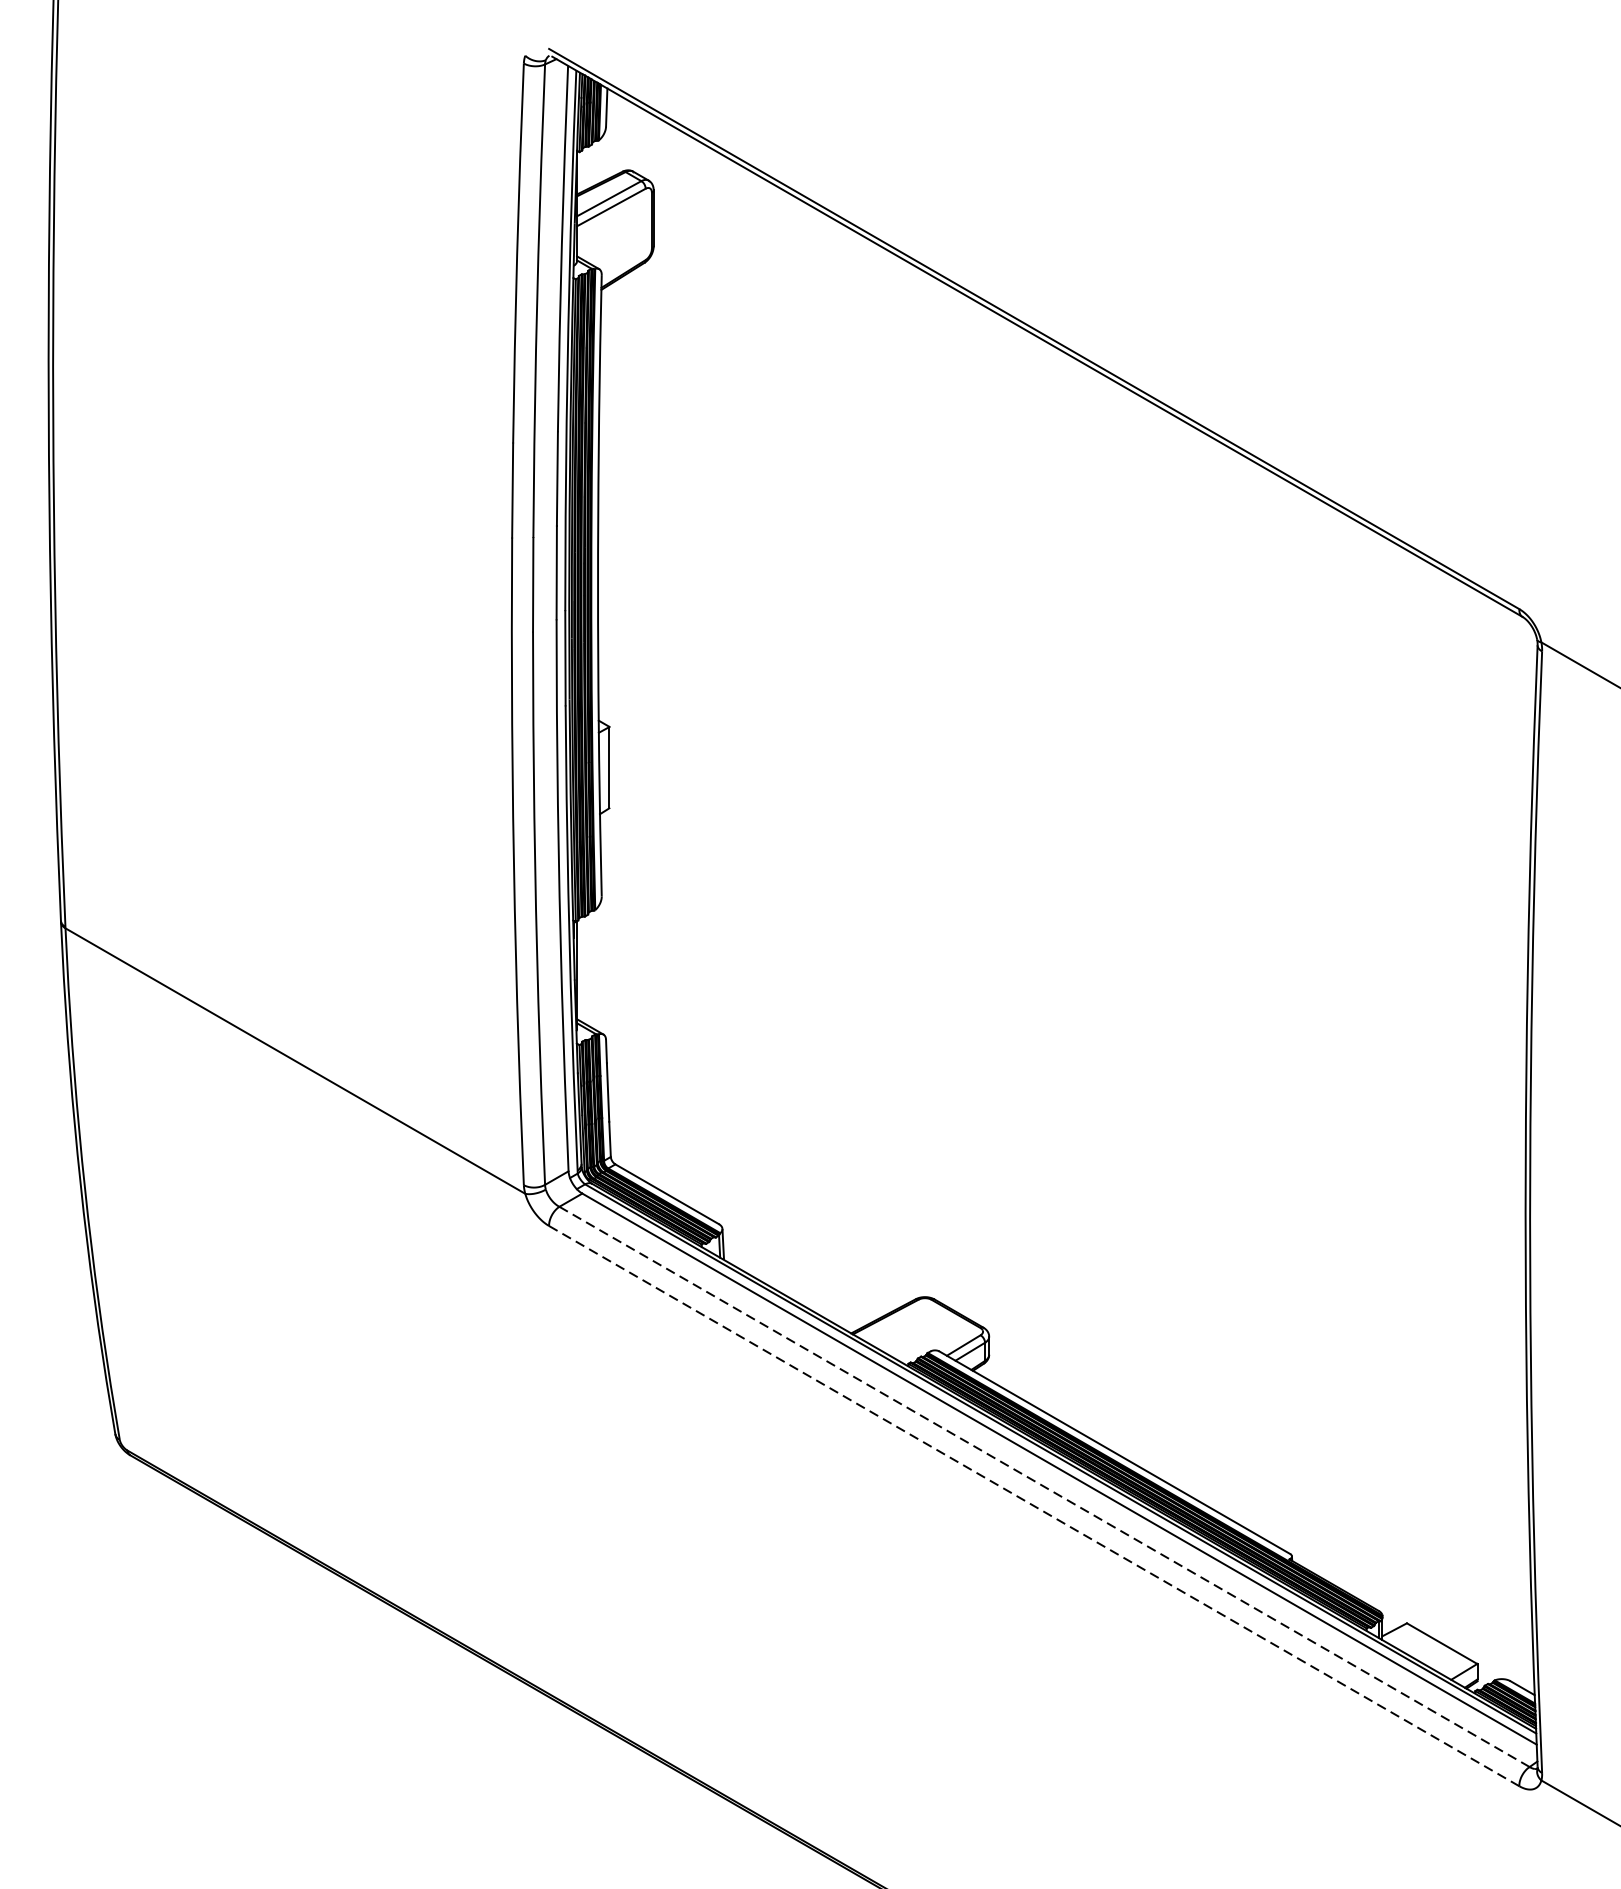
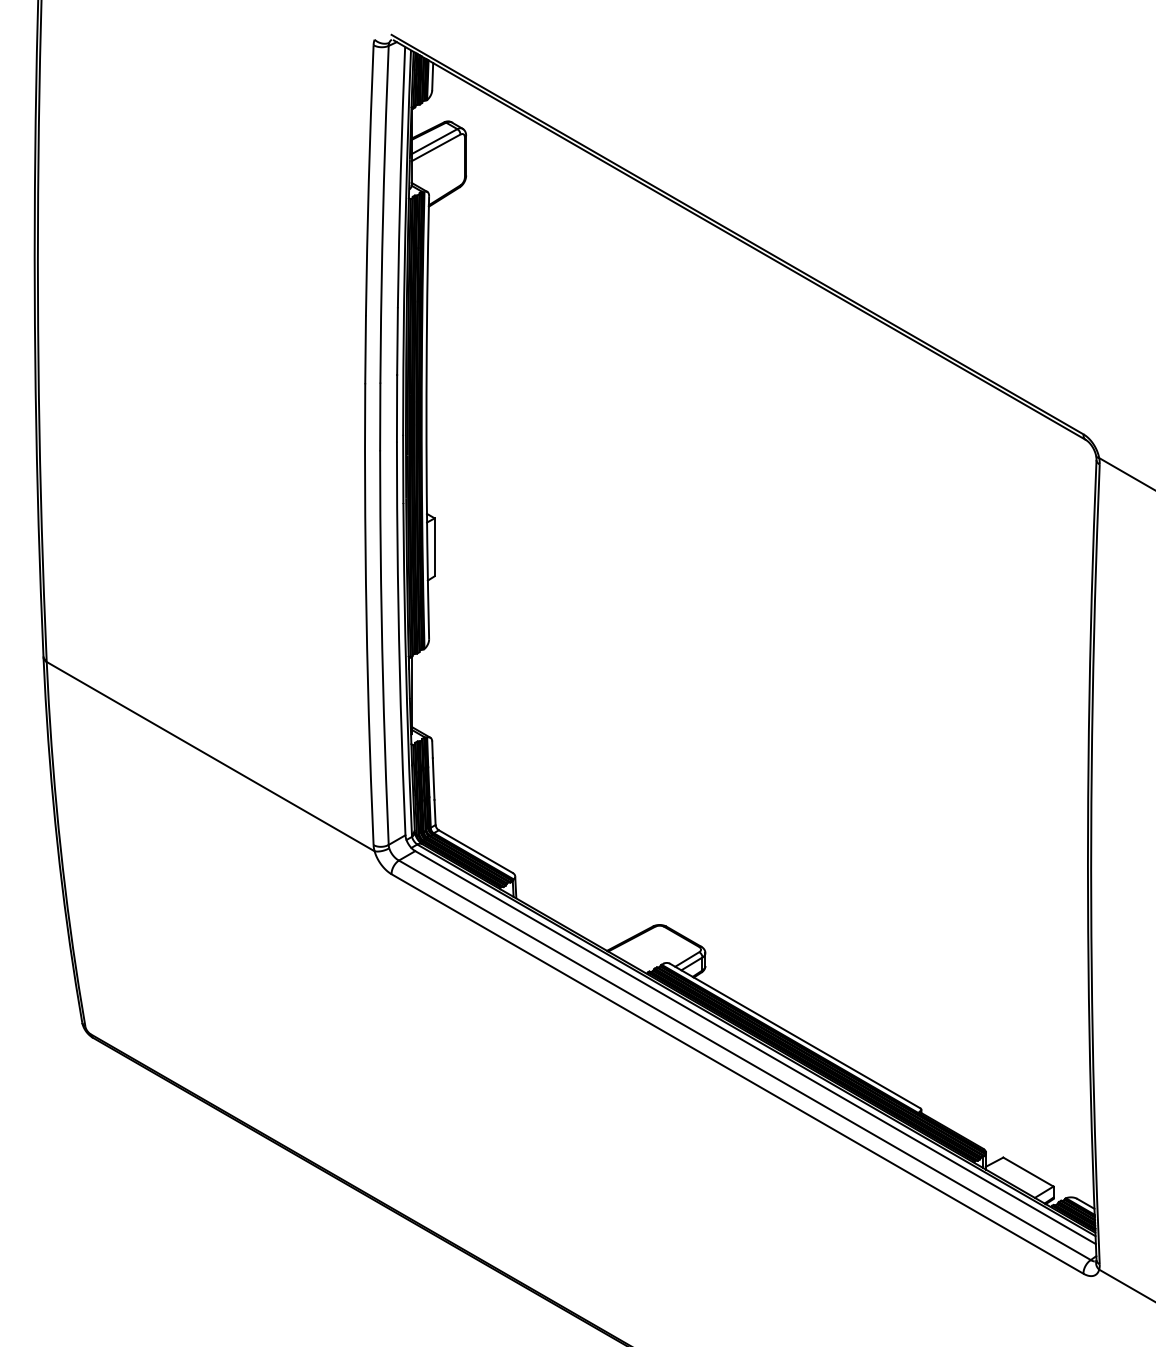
line: (1043, 1487) -> (744, 1060), dashed -> solid
line: (1034, 1505) -> (737, 1073), dashed -> solid

